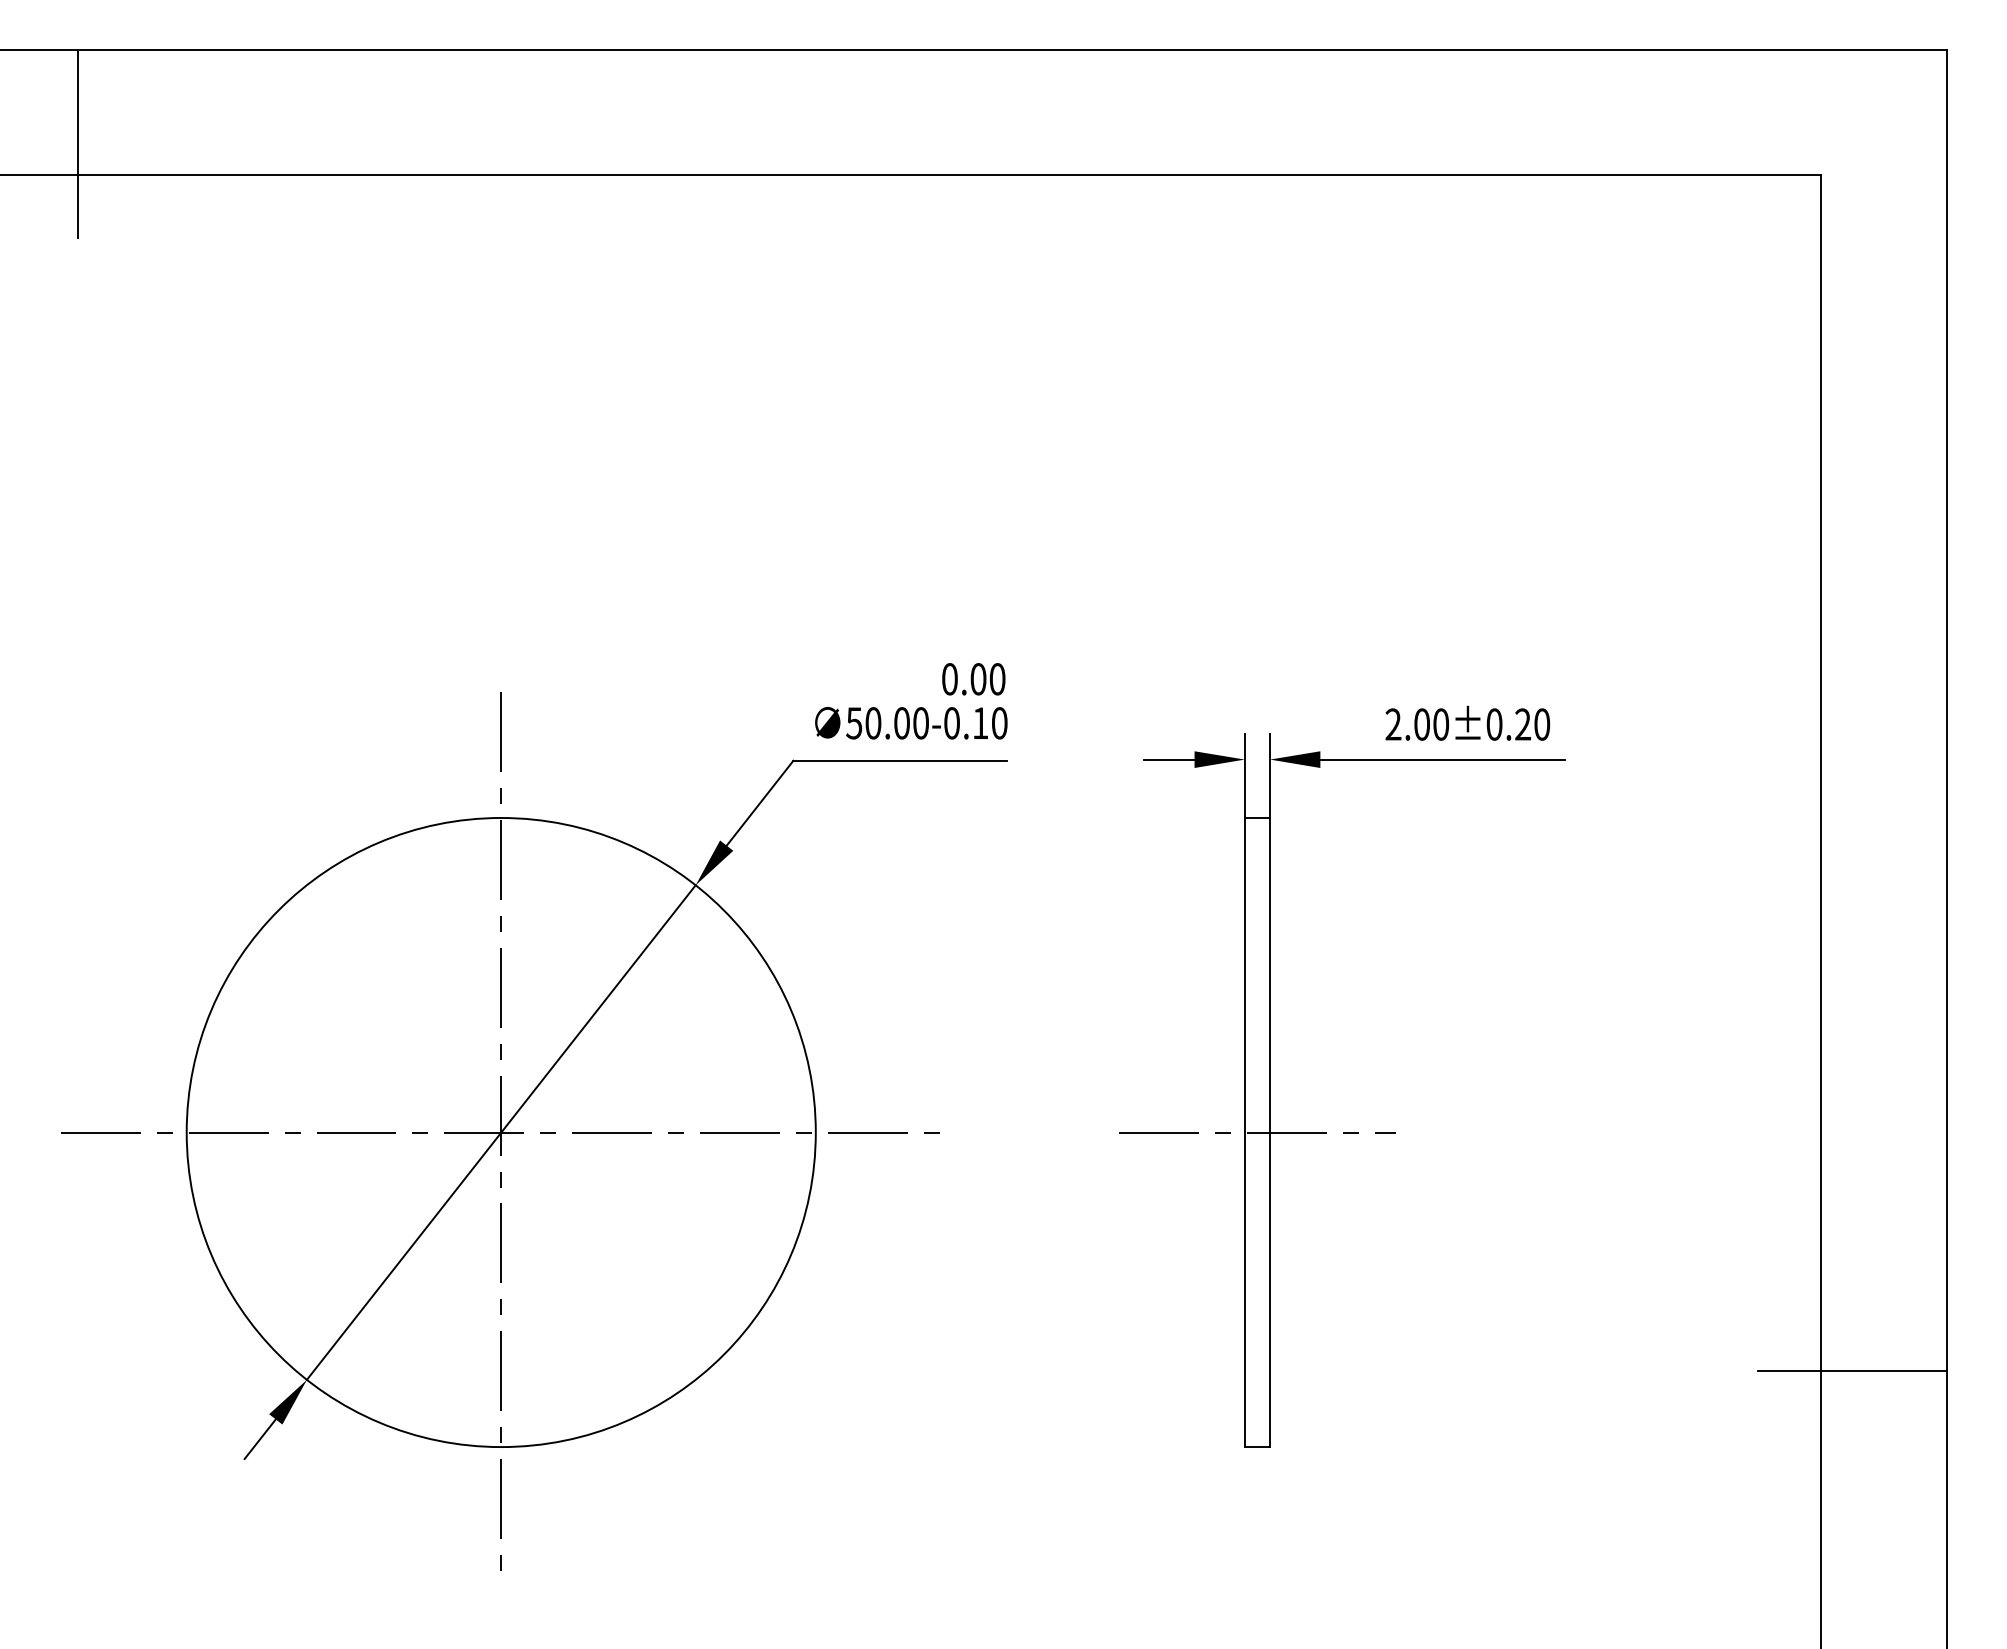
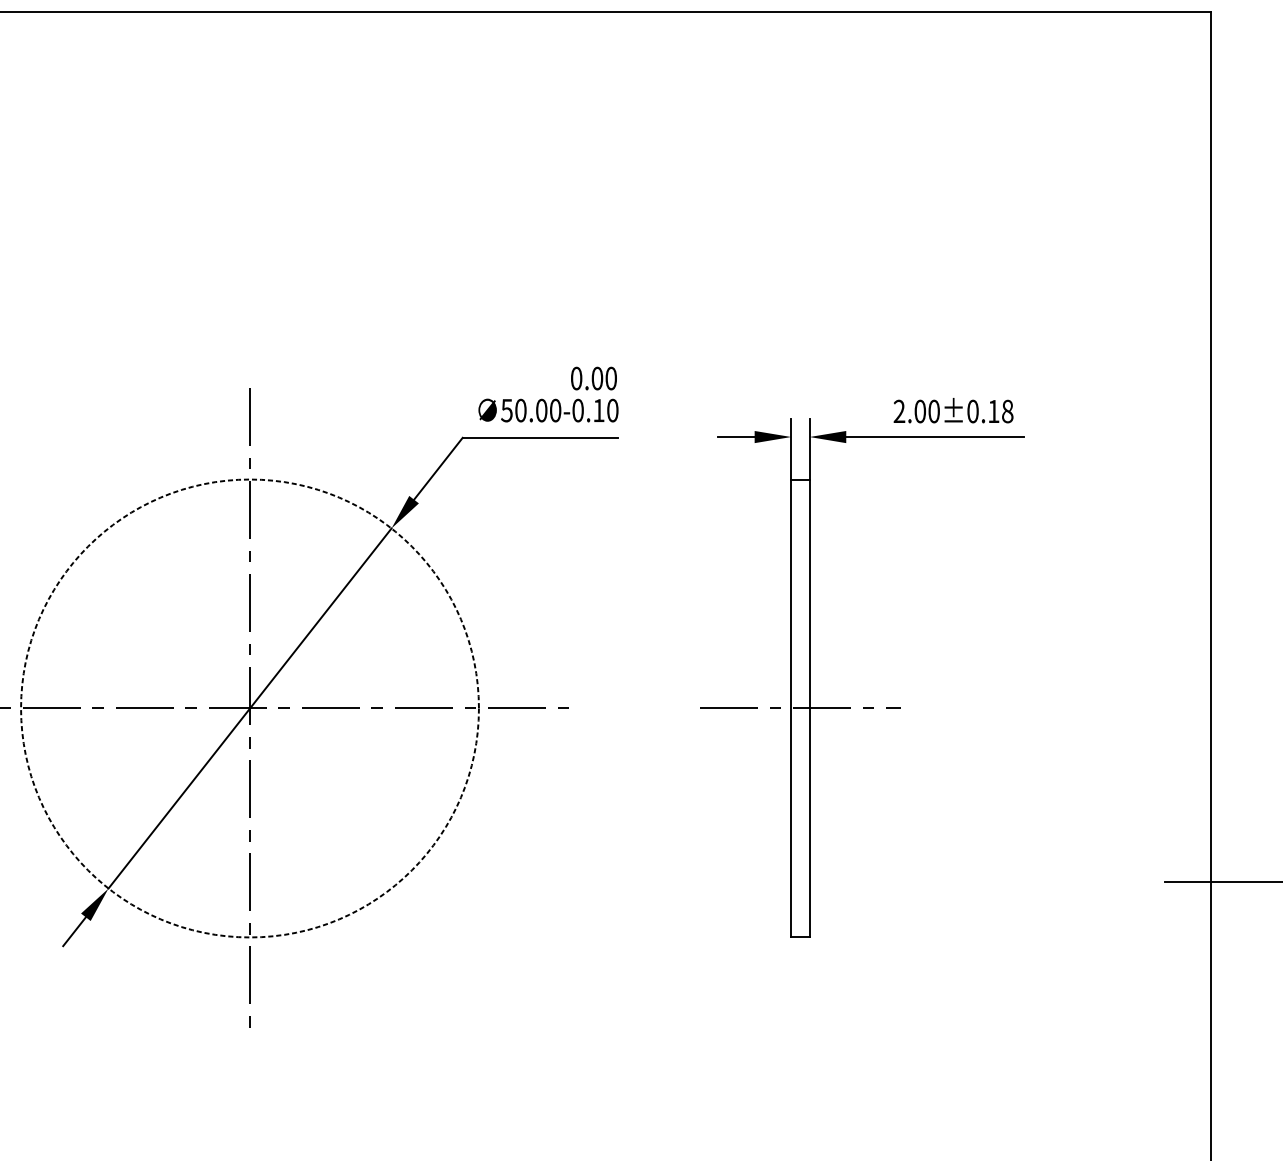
text: (1532, 724) -> (1000, 411), 2.00±0.20 -> 2.00±0.18
circle: (500, 1132) -> (249, 708), solid -> dashed

